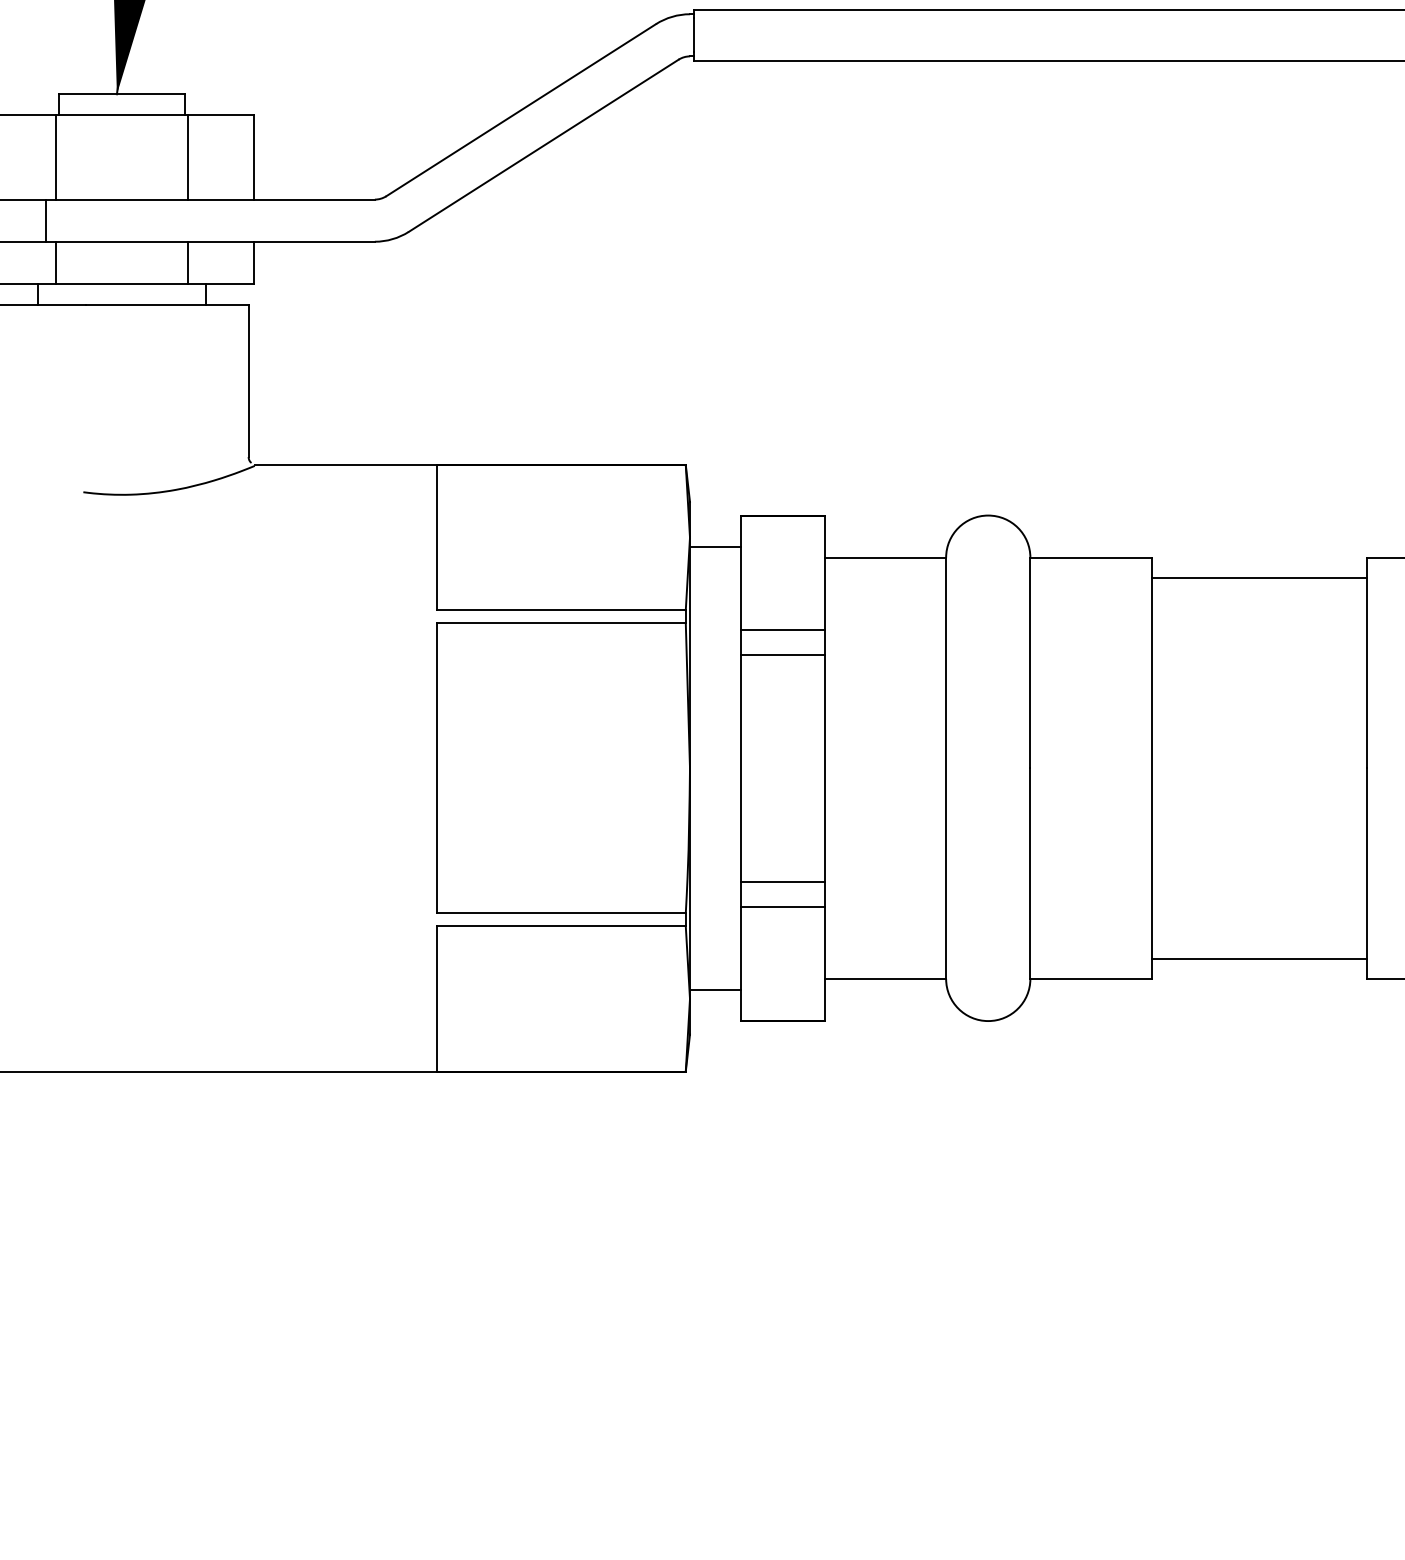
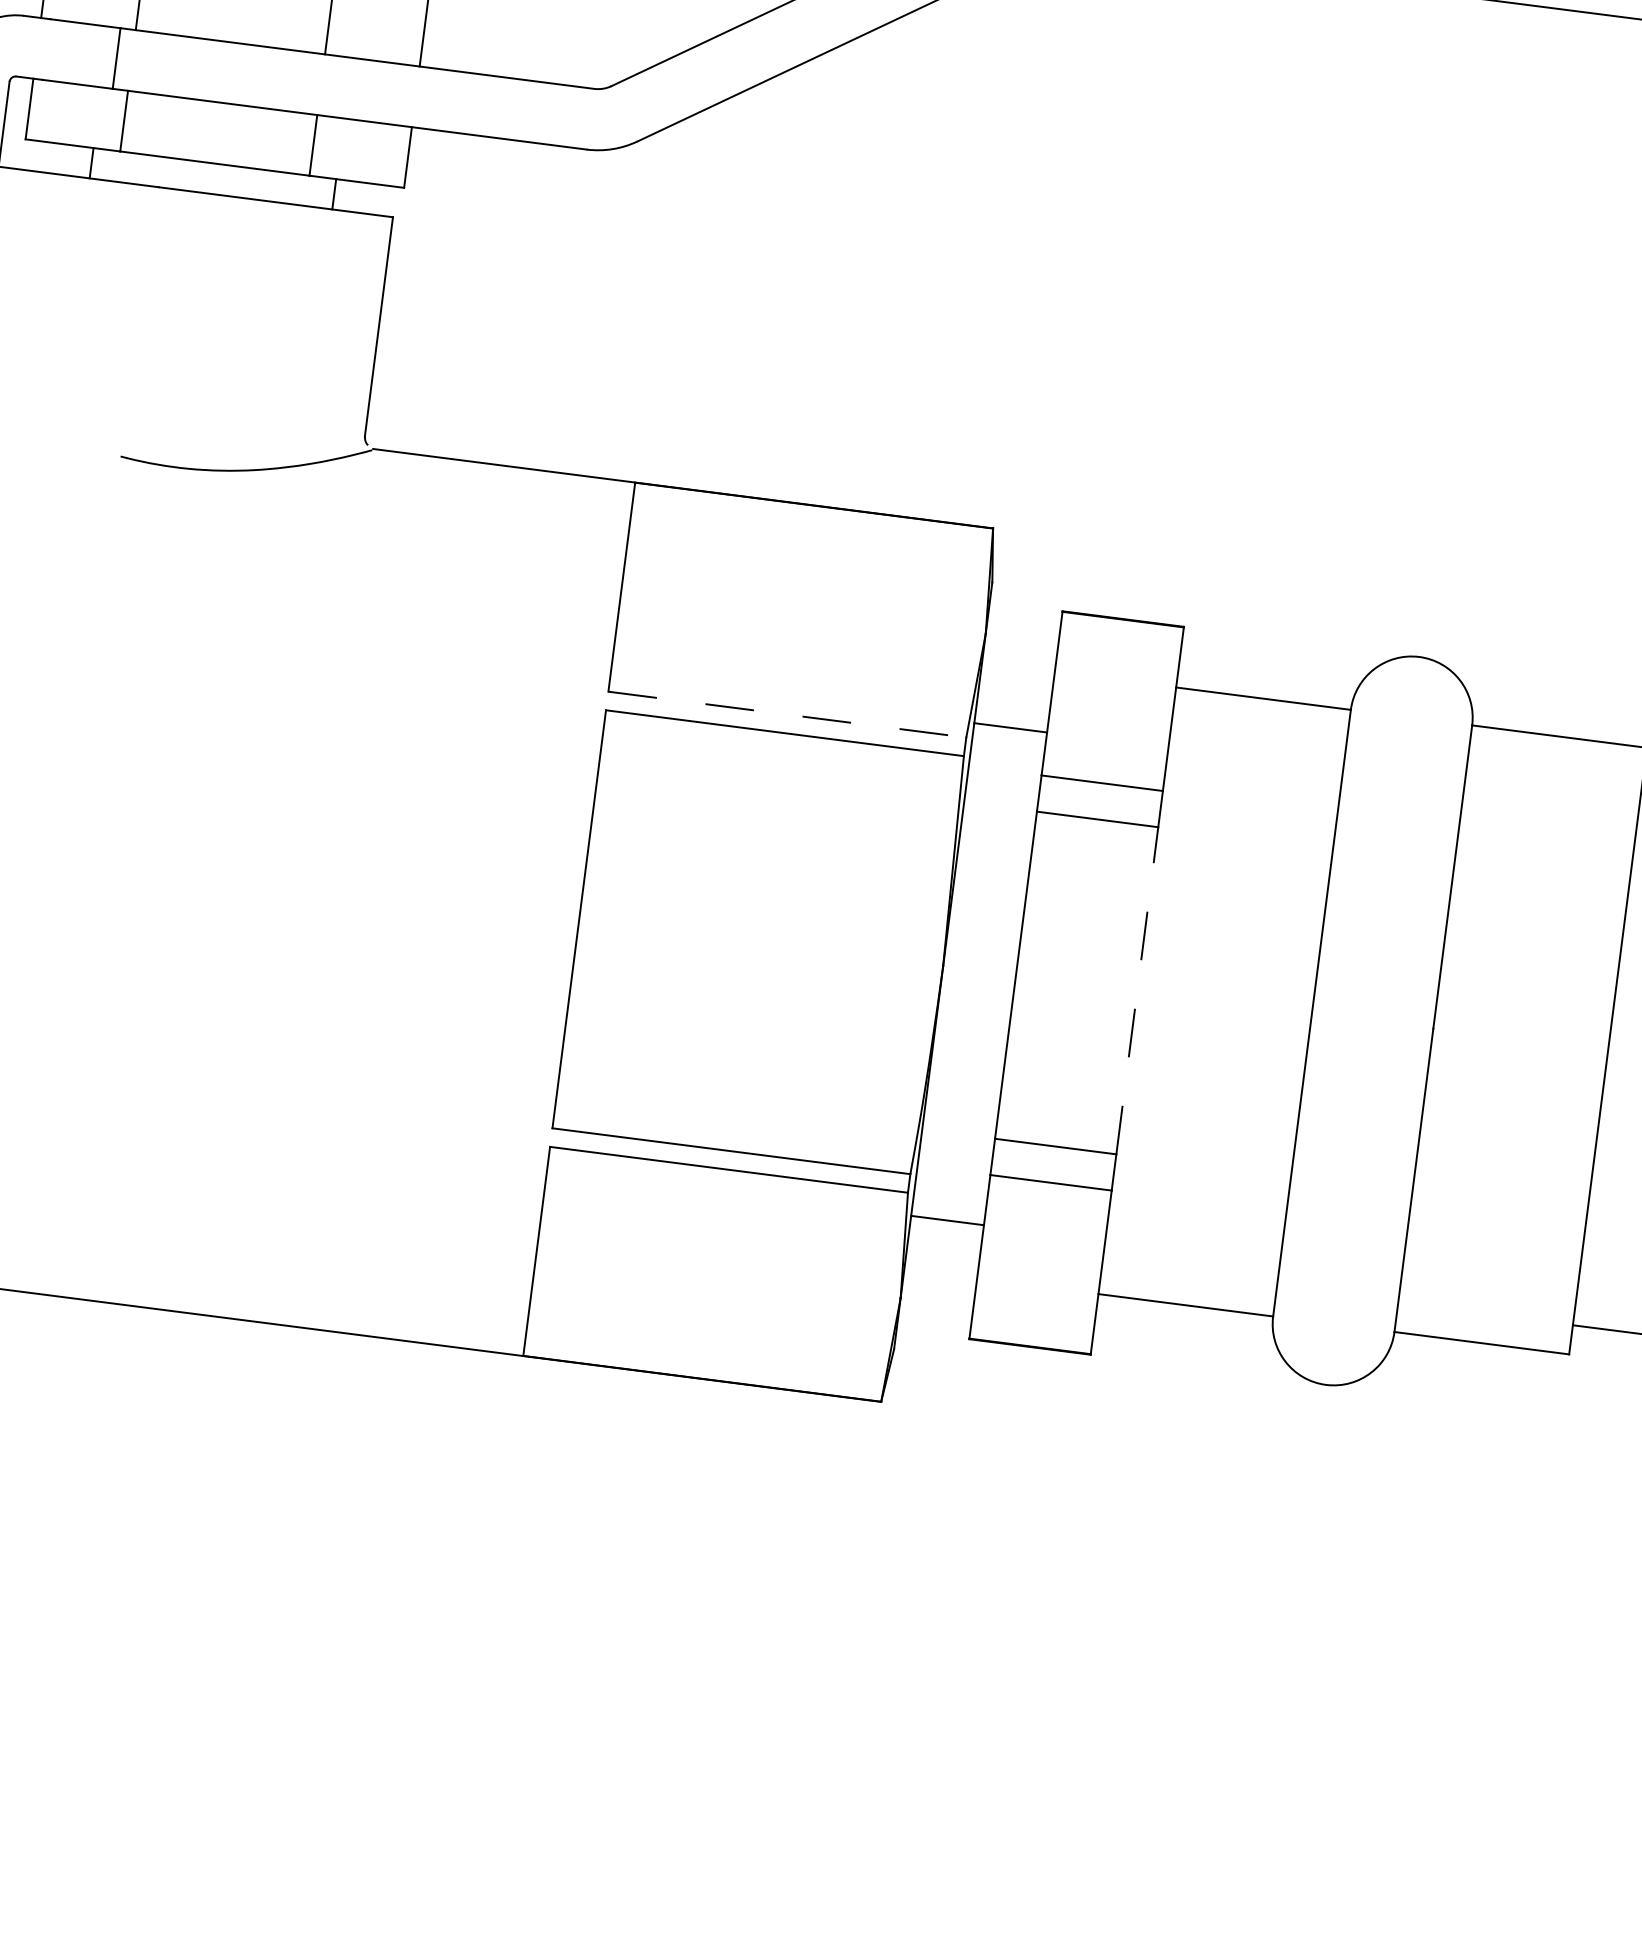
line: (715, 546) -> (1011, 727), moved
line: (562, 610) -> (788, 715), solid -> dashed
line: (824, 768) -> (1136, 990), solid -> dashed
line: (715, 989) -> (947, 1219), moved

